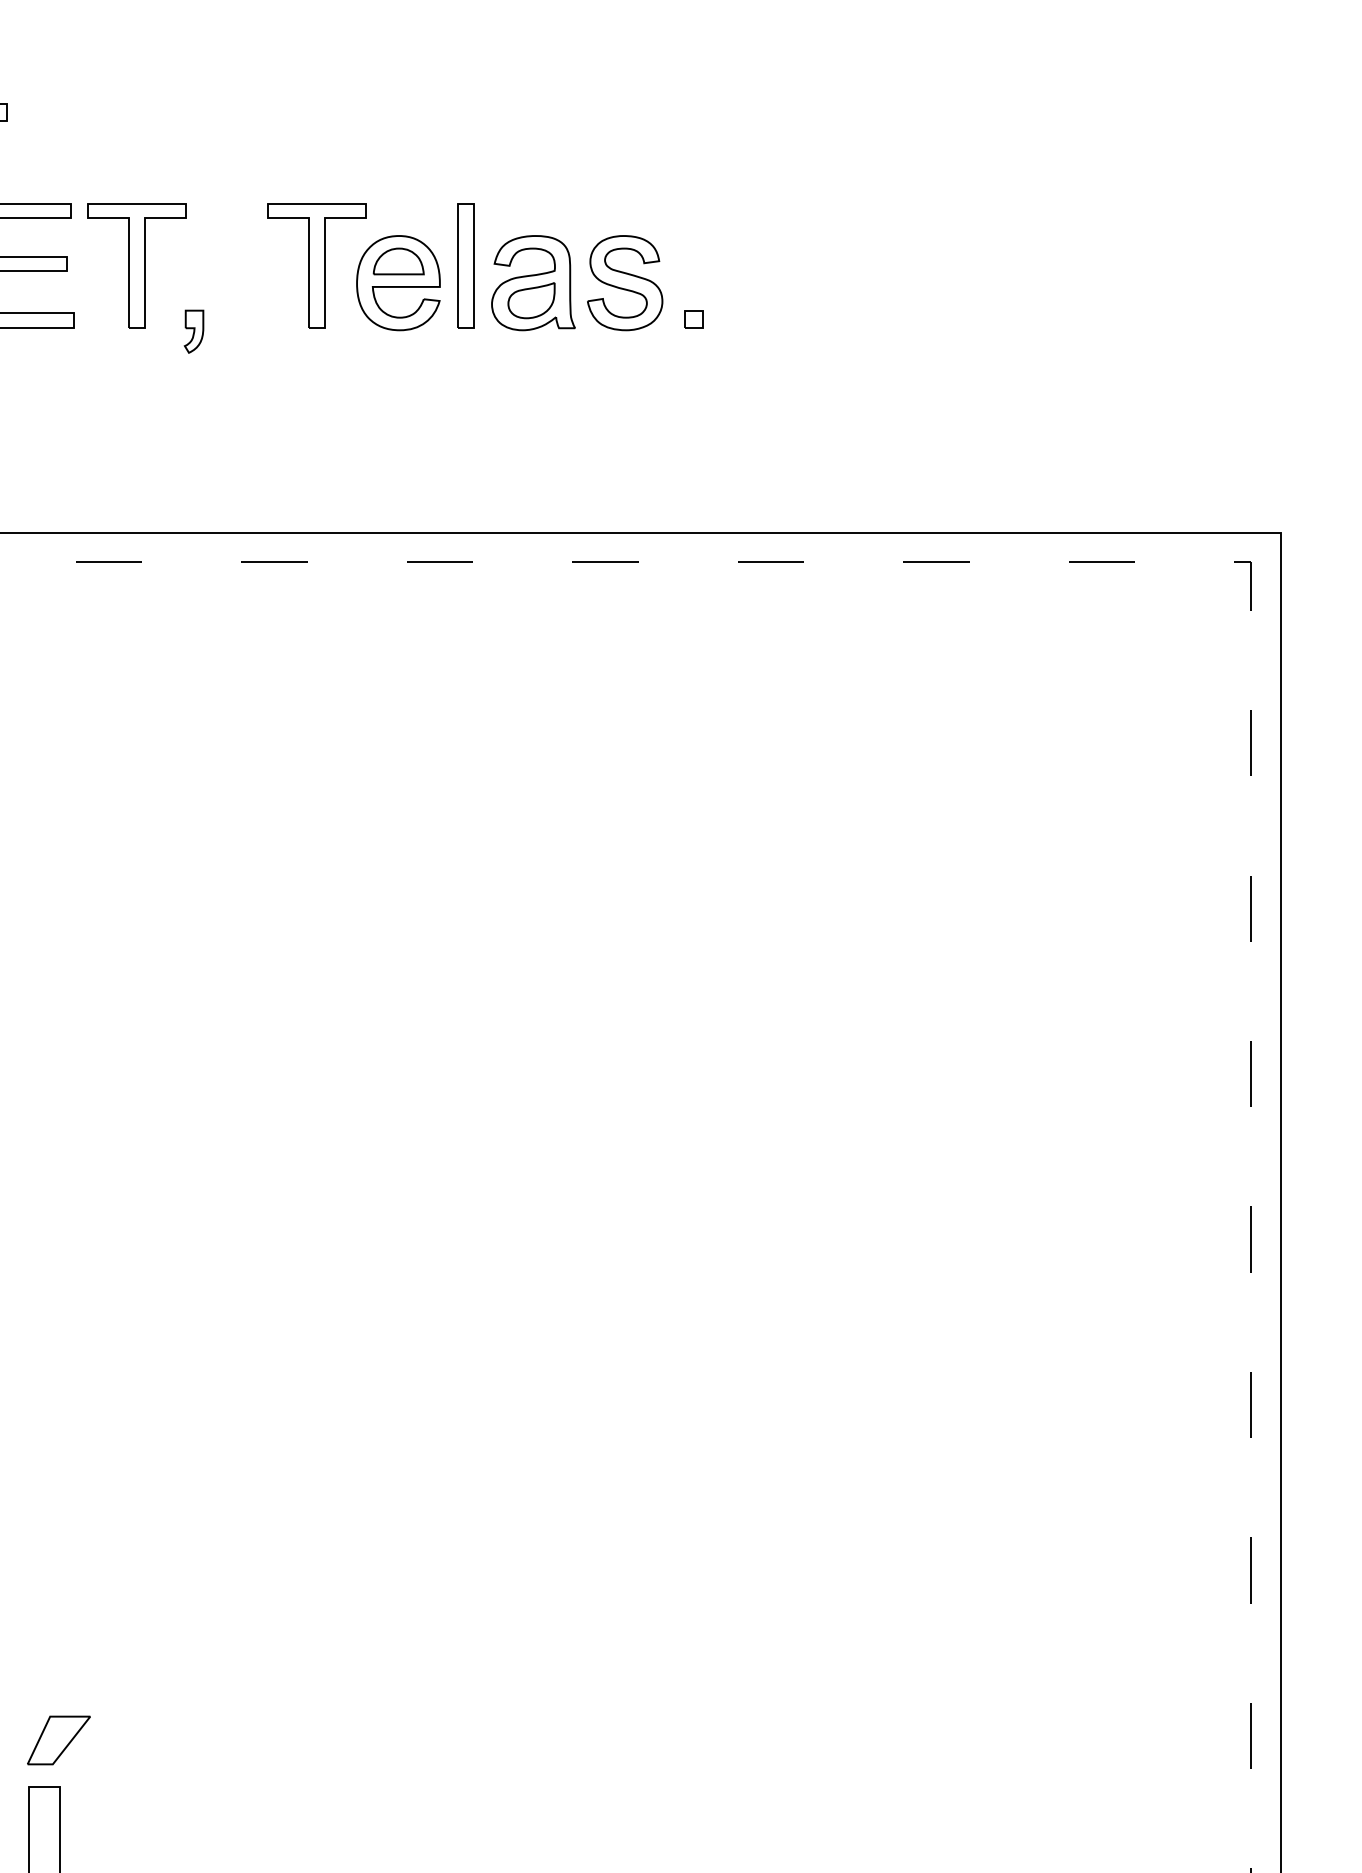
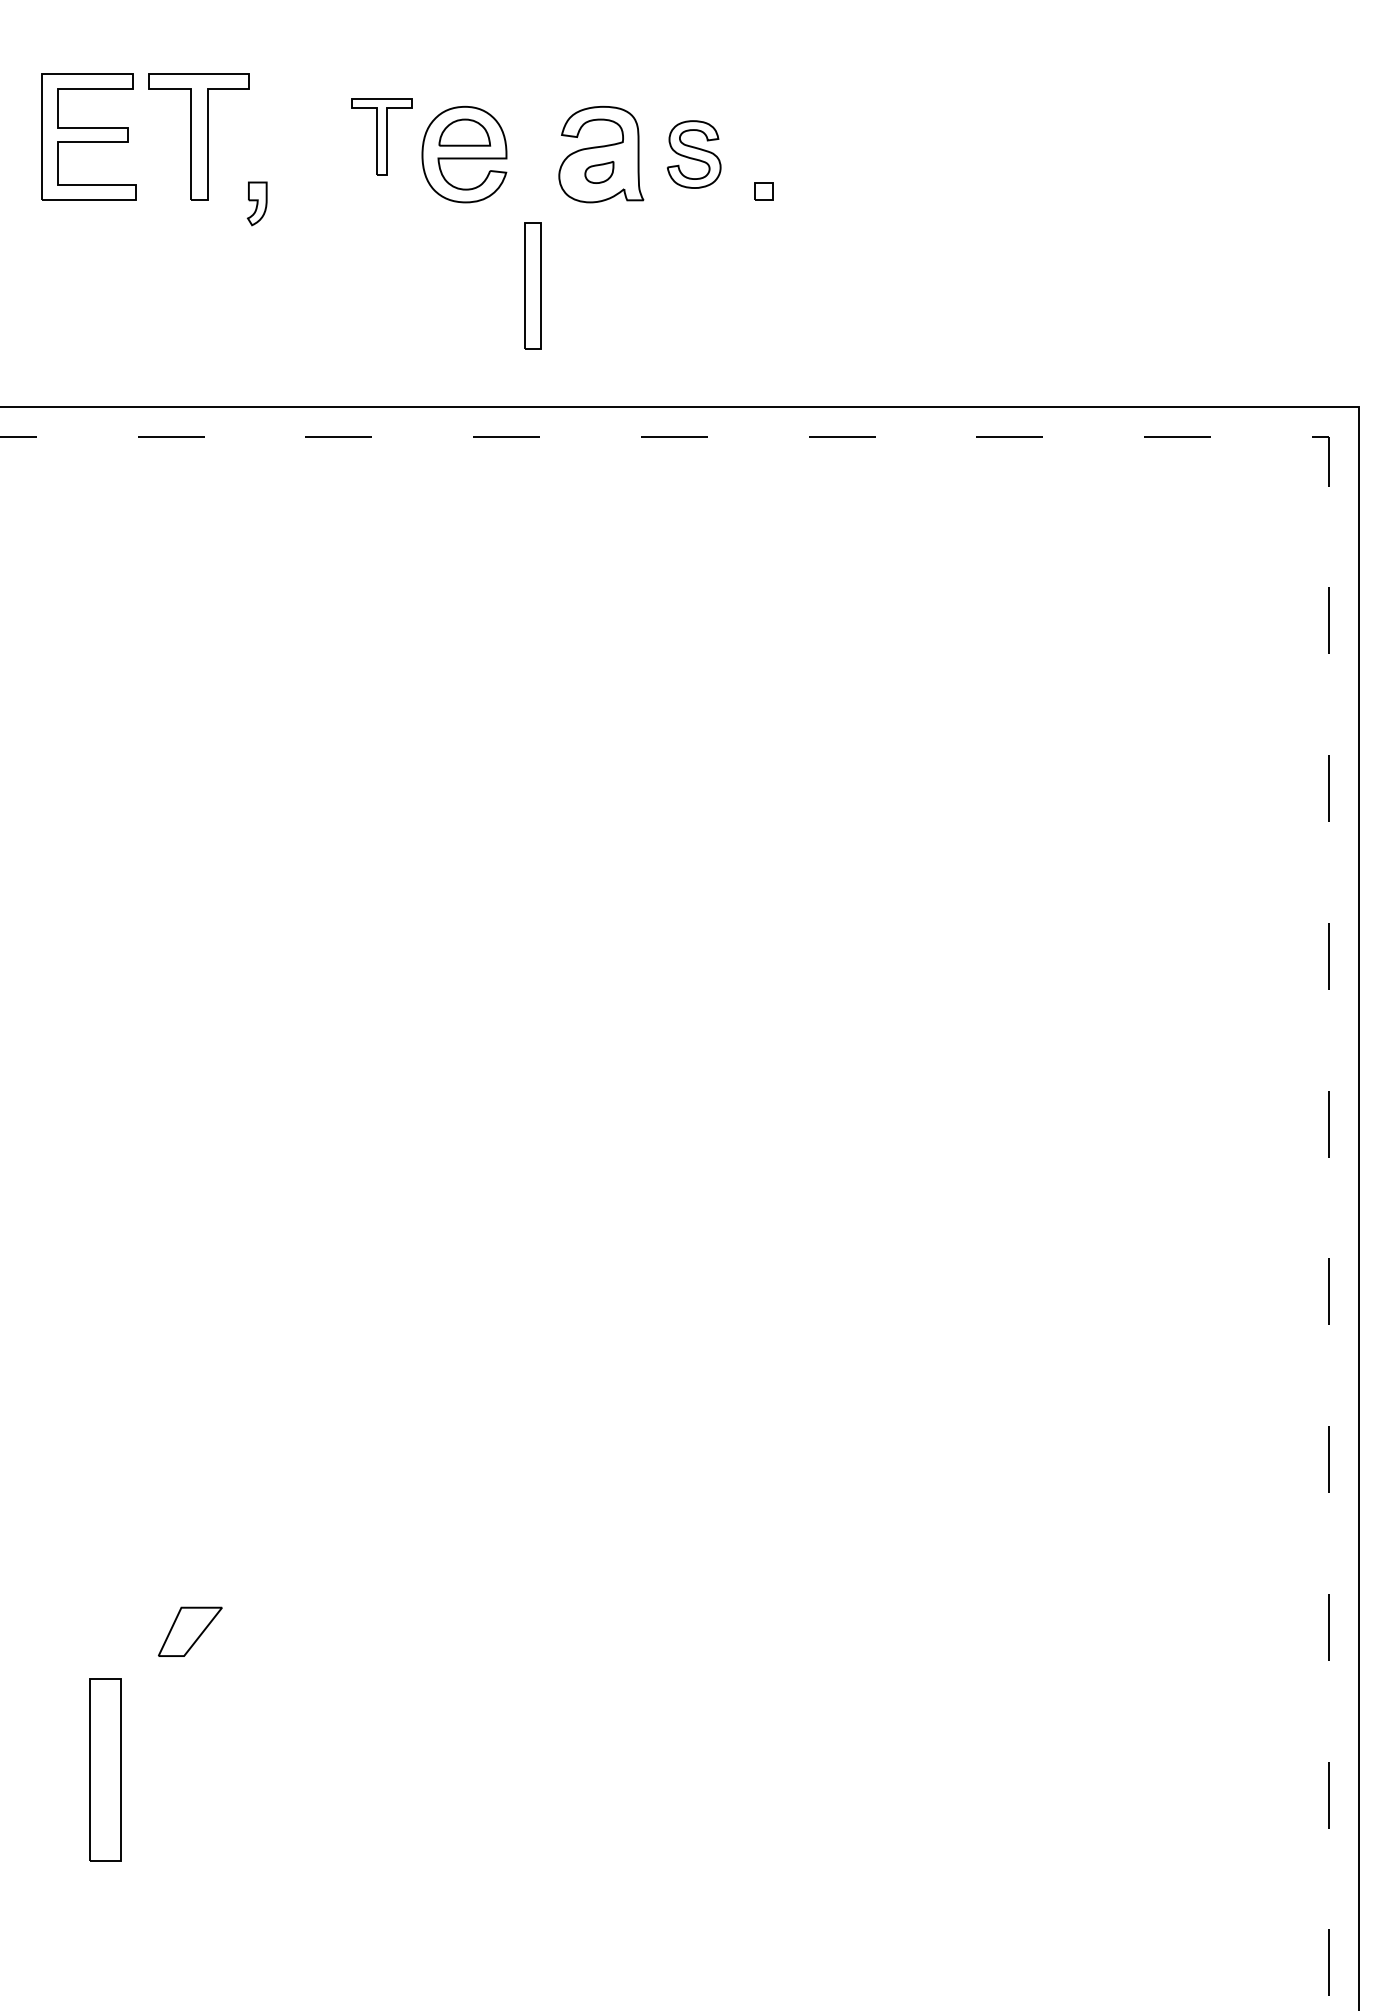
part: (316, 265) -> (381, 136), size x0.6
part: (465, 265) -> (532, 285), moved
part: (624, 283) -> (693, 154), size x0.7
part: (531, 300) -> (599, 172), size x0.6
part: (59, 1740) -> (190, 1631), moved

